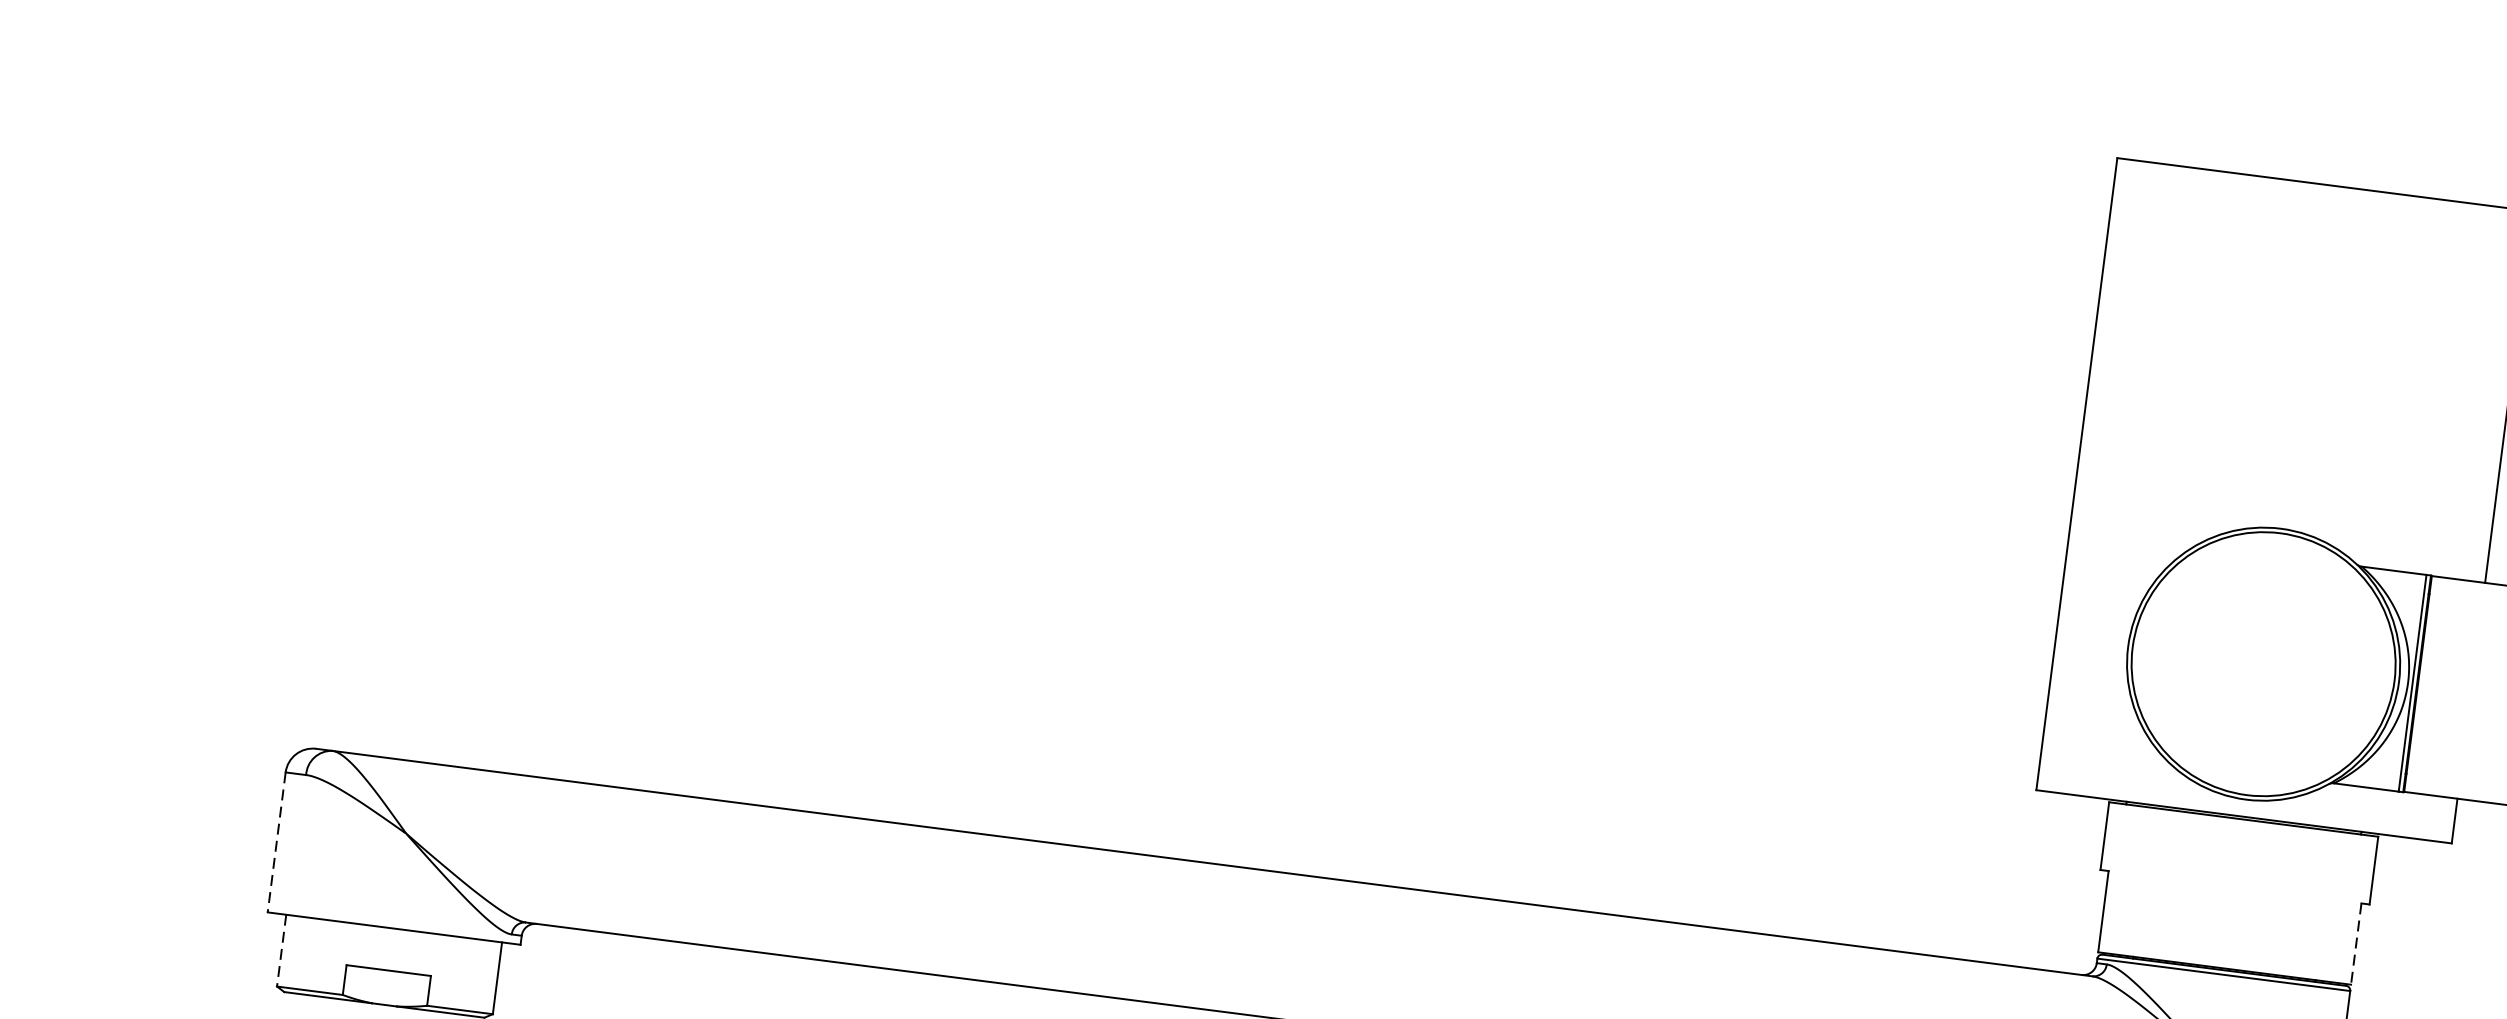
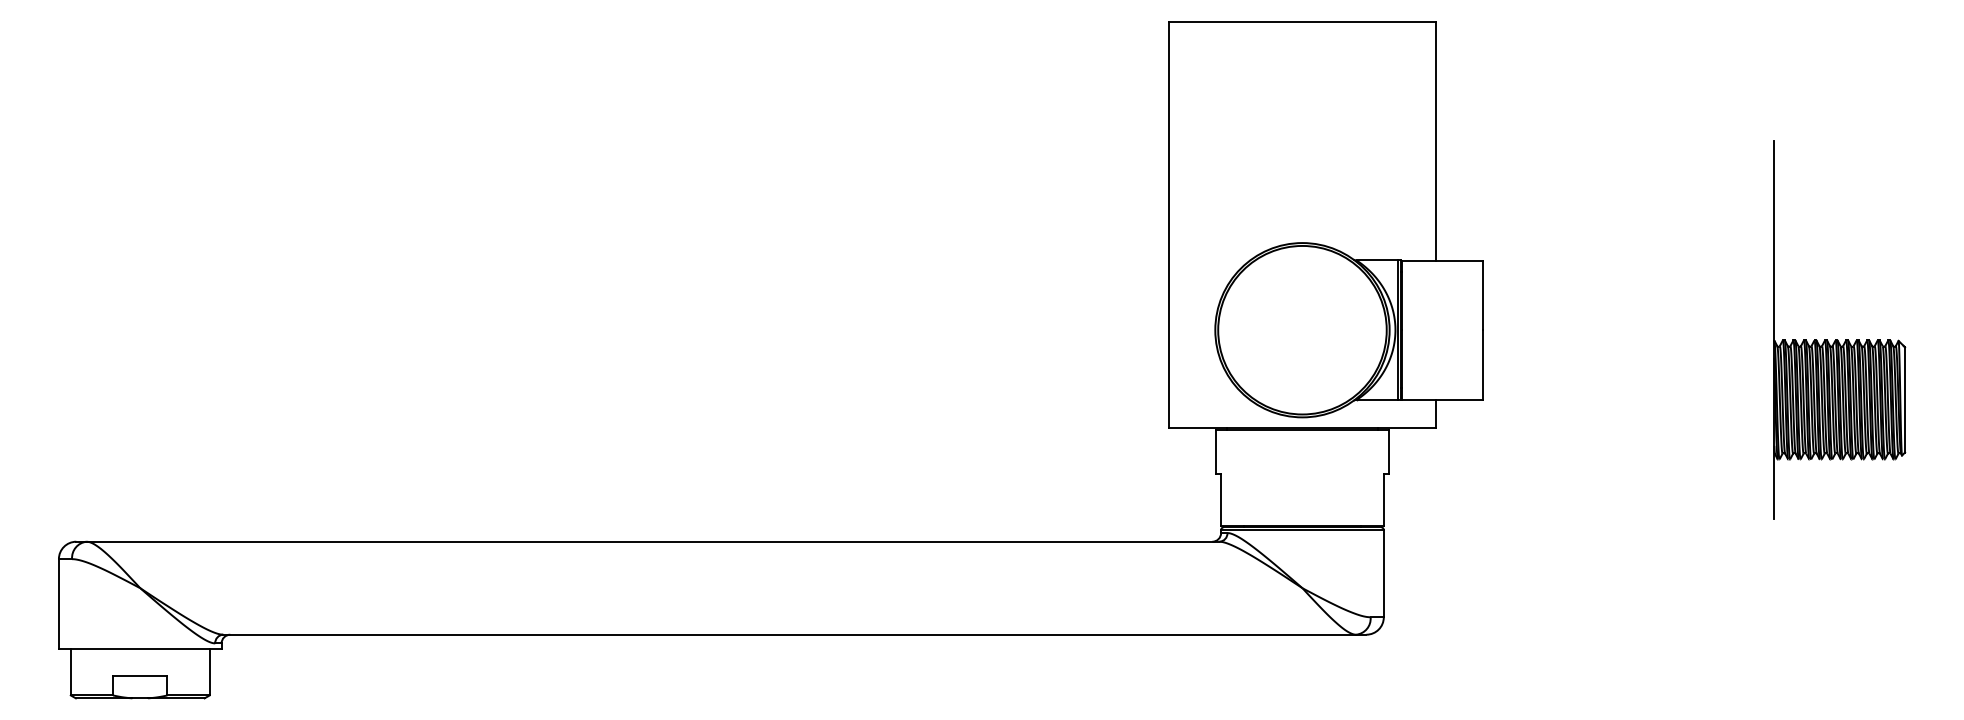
line: (276, 842) -> (58, 604), dashed -> solid
line: (2355, 944) -> (1383, 500), dashed -> solid
line: (281, 950) -> (70, 672), dashed -> solid

